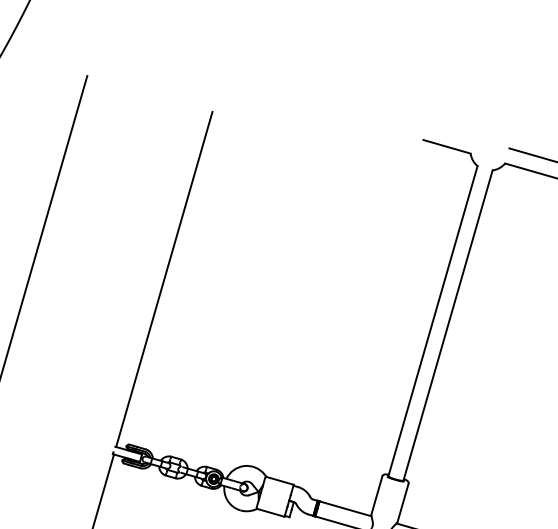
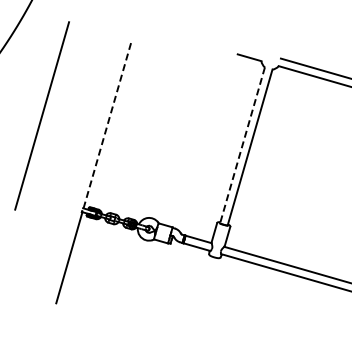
line: (163, 277) -> (107, 123), solid -> dashed
line: (432, 321) -> (242, 145), solid -> dashed

